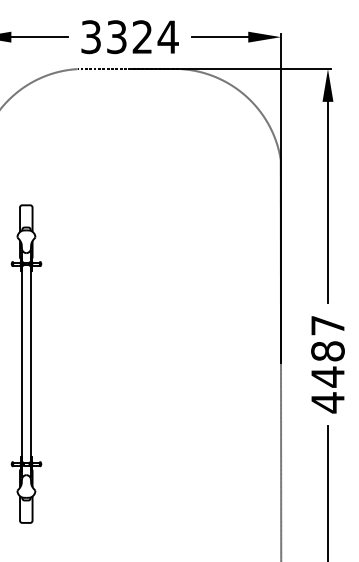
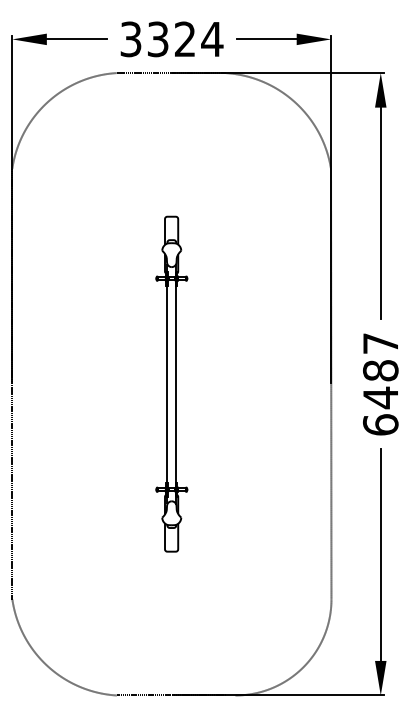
part: (26, 363) -> (171, 383), moved
text: (327, 402) -> (380, 424), 4487 -> 6487

